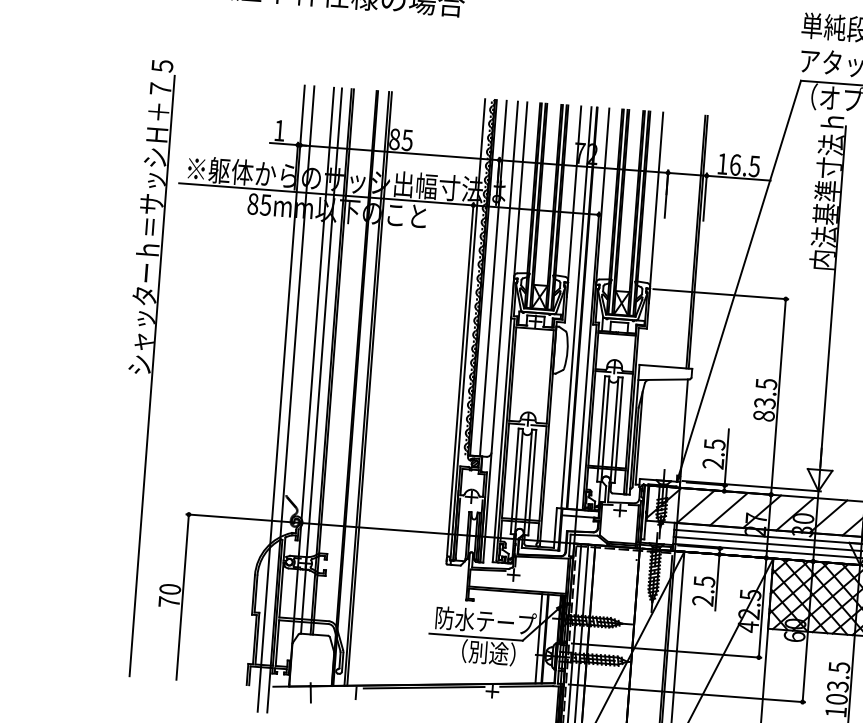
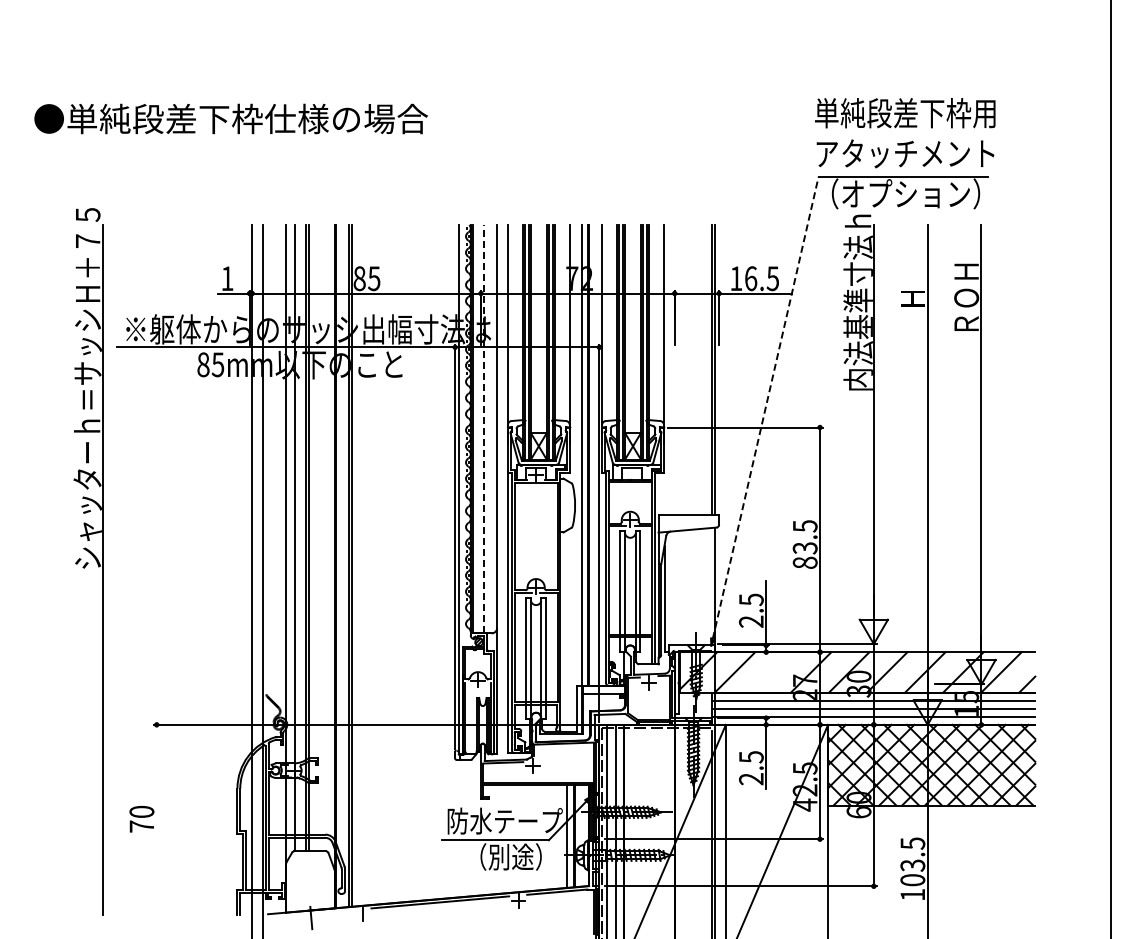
line: (493, 278) -> (484, 428), solid -> dashed
line: (739, 278) -> (765, 407), solid -> dashed
line: (728, 509) -> (772, 672), removed
line: (182, 596) -> (156, 819), removed

